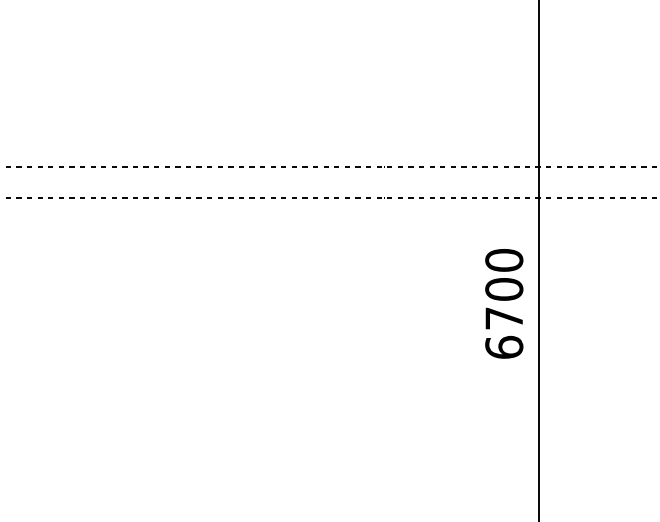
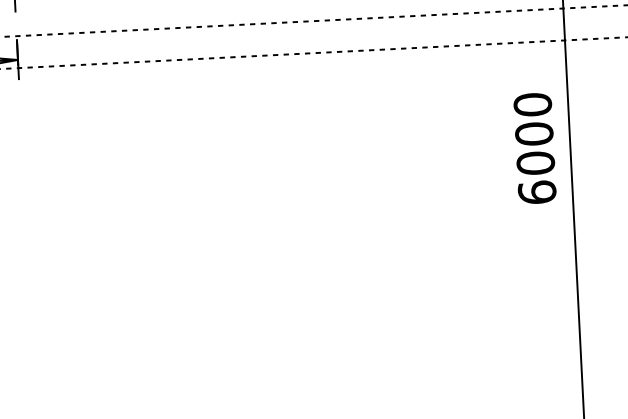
text: (504, 318) -> (536, 163), 6700 -> 6000

